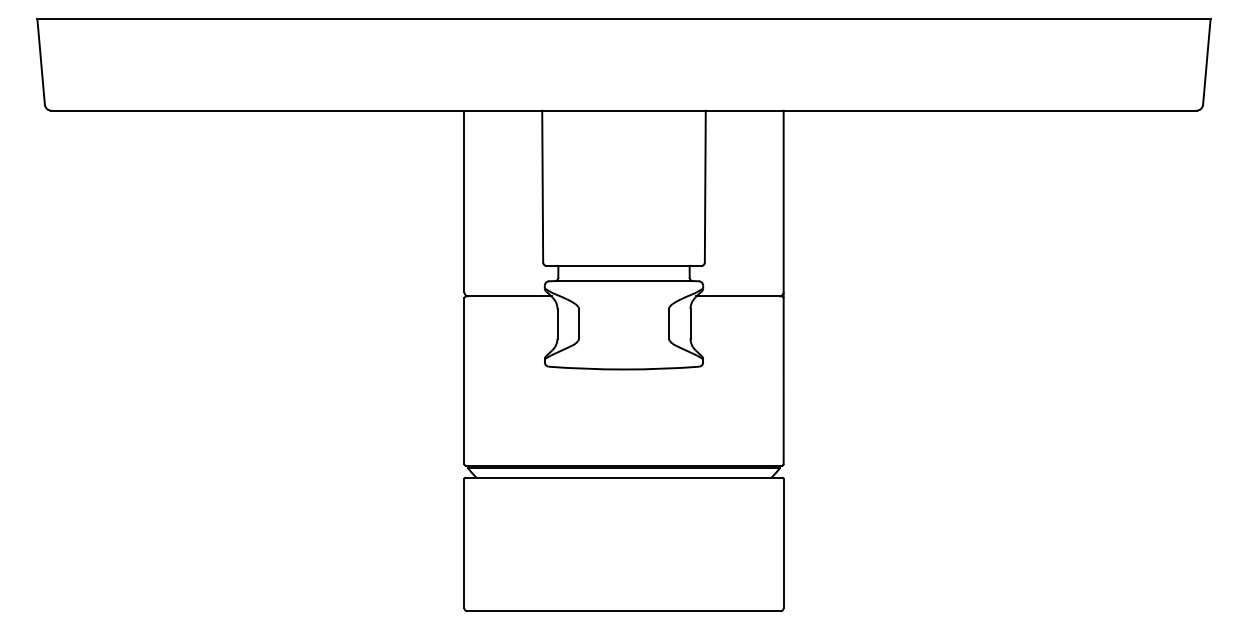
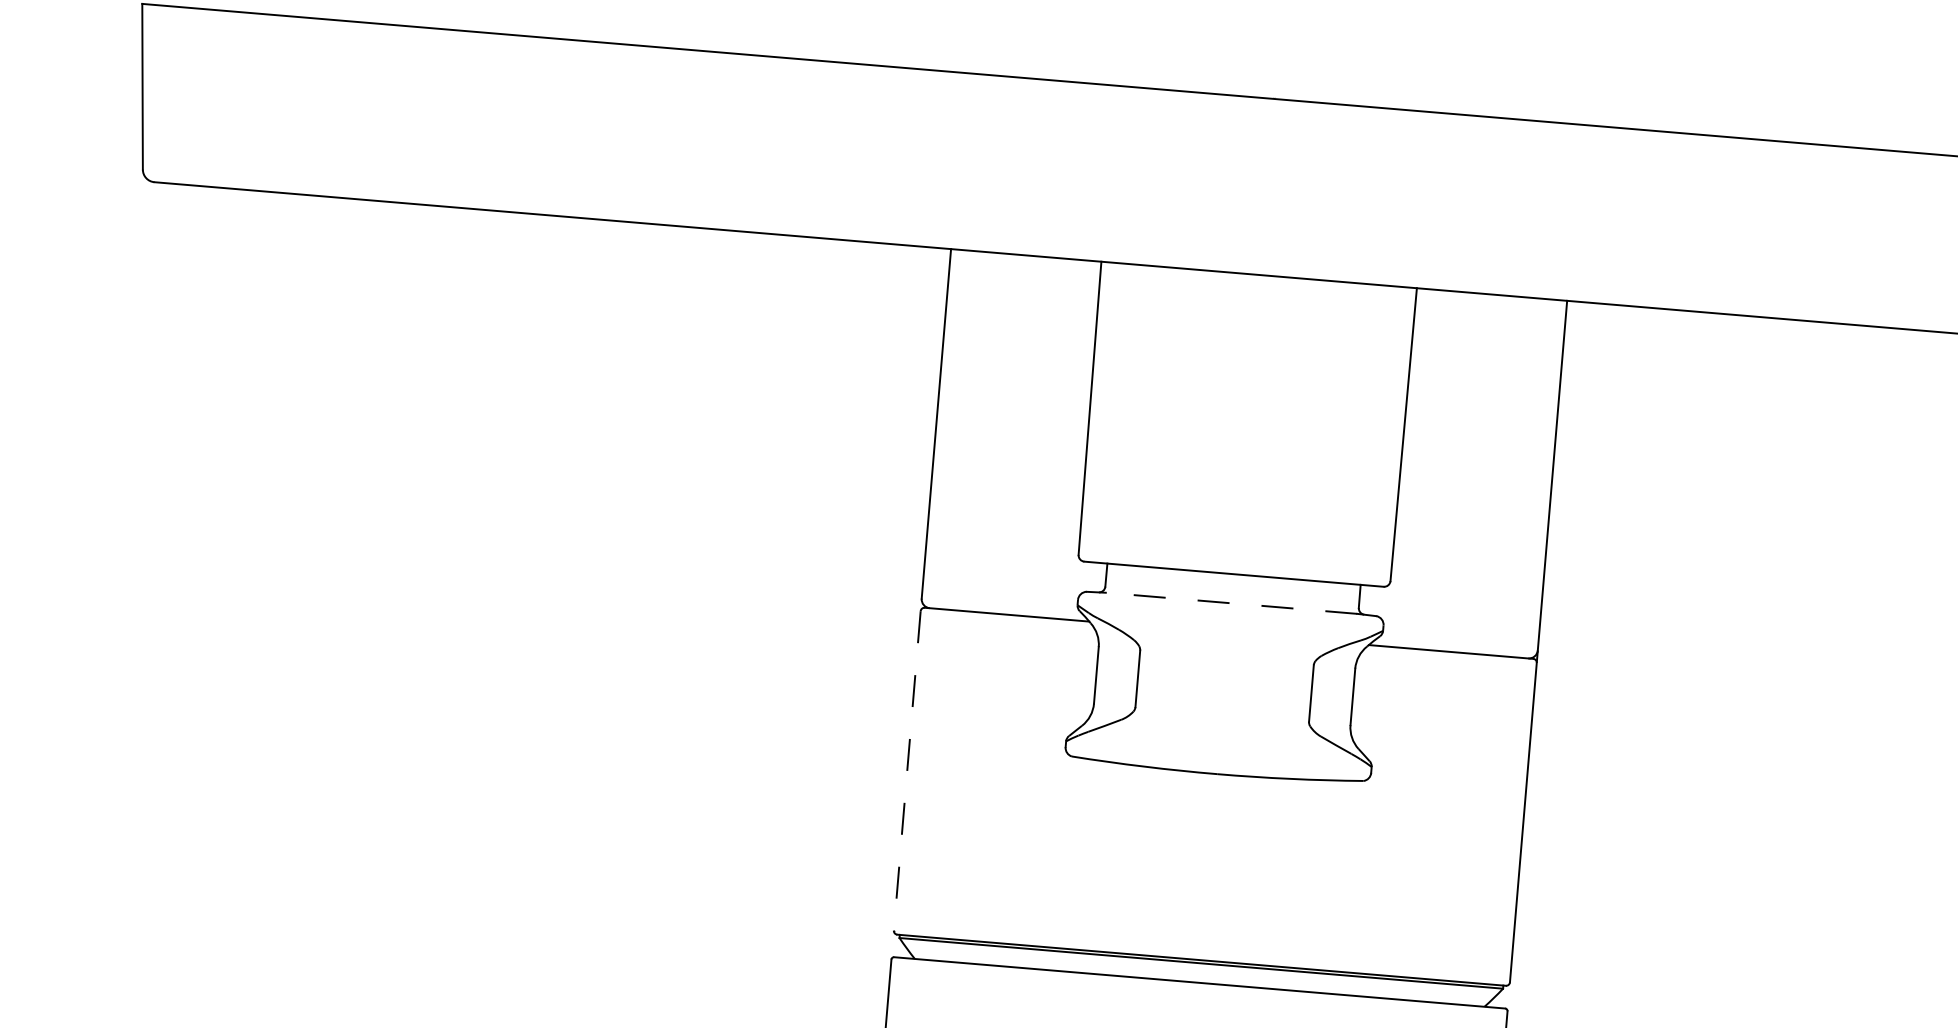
line: (623, 280) -> (1230, 602), solid -> dashed
line: (464, 381) -> (907, 771), solid -> dashed

